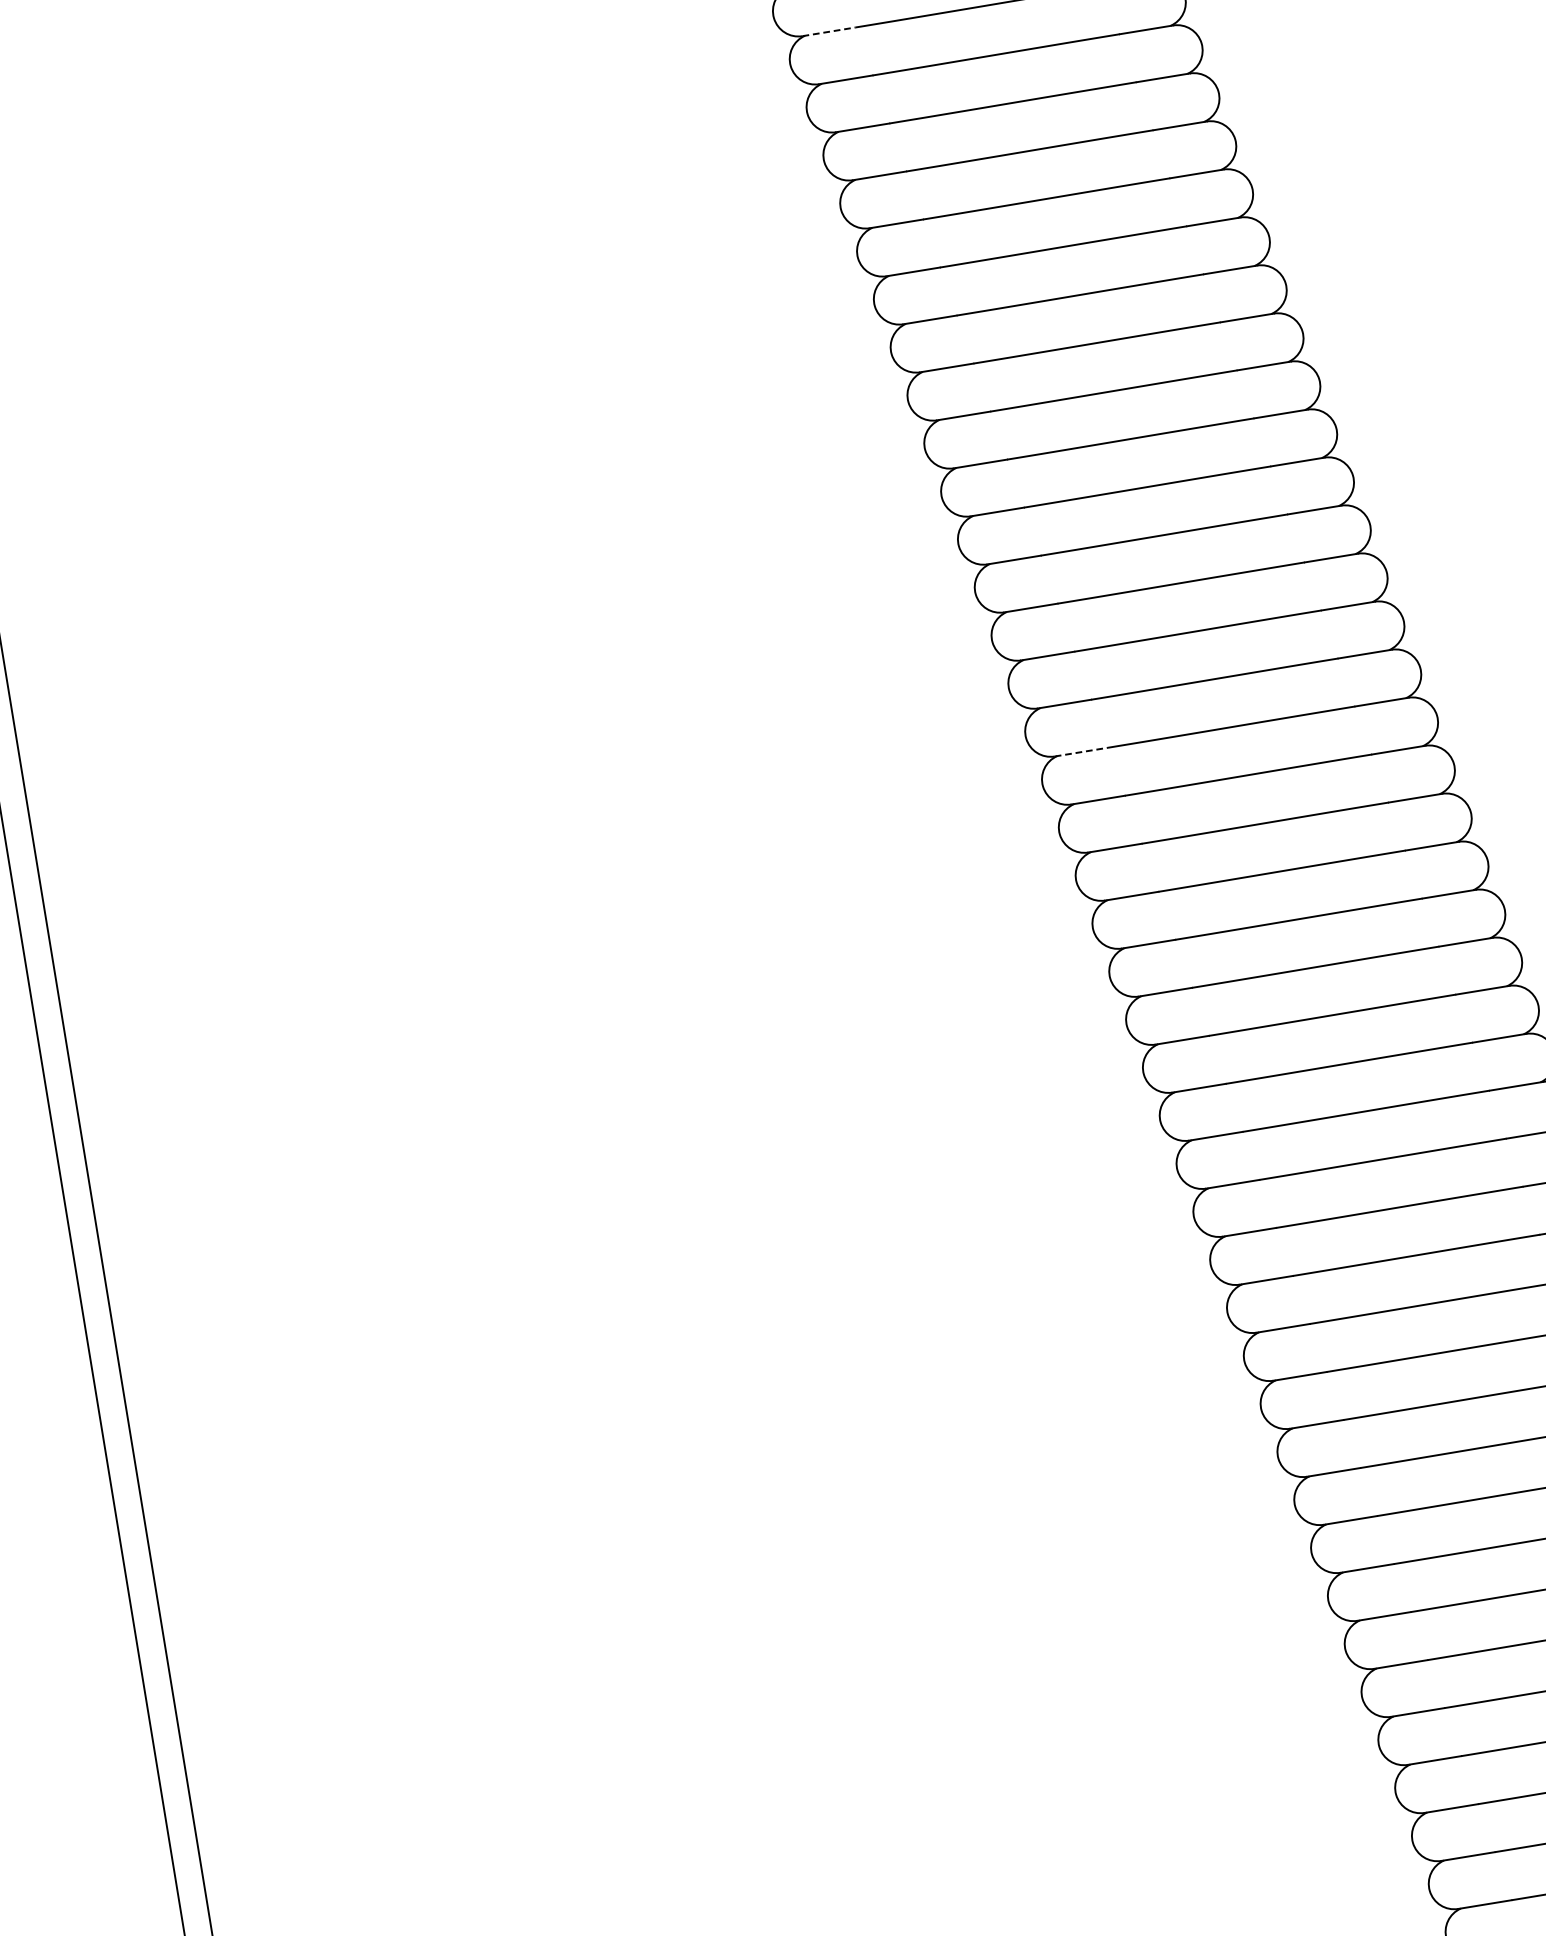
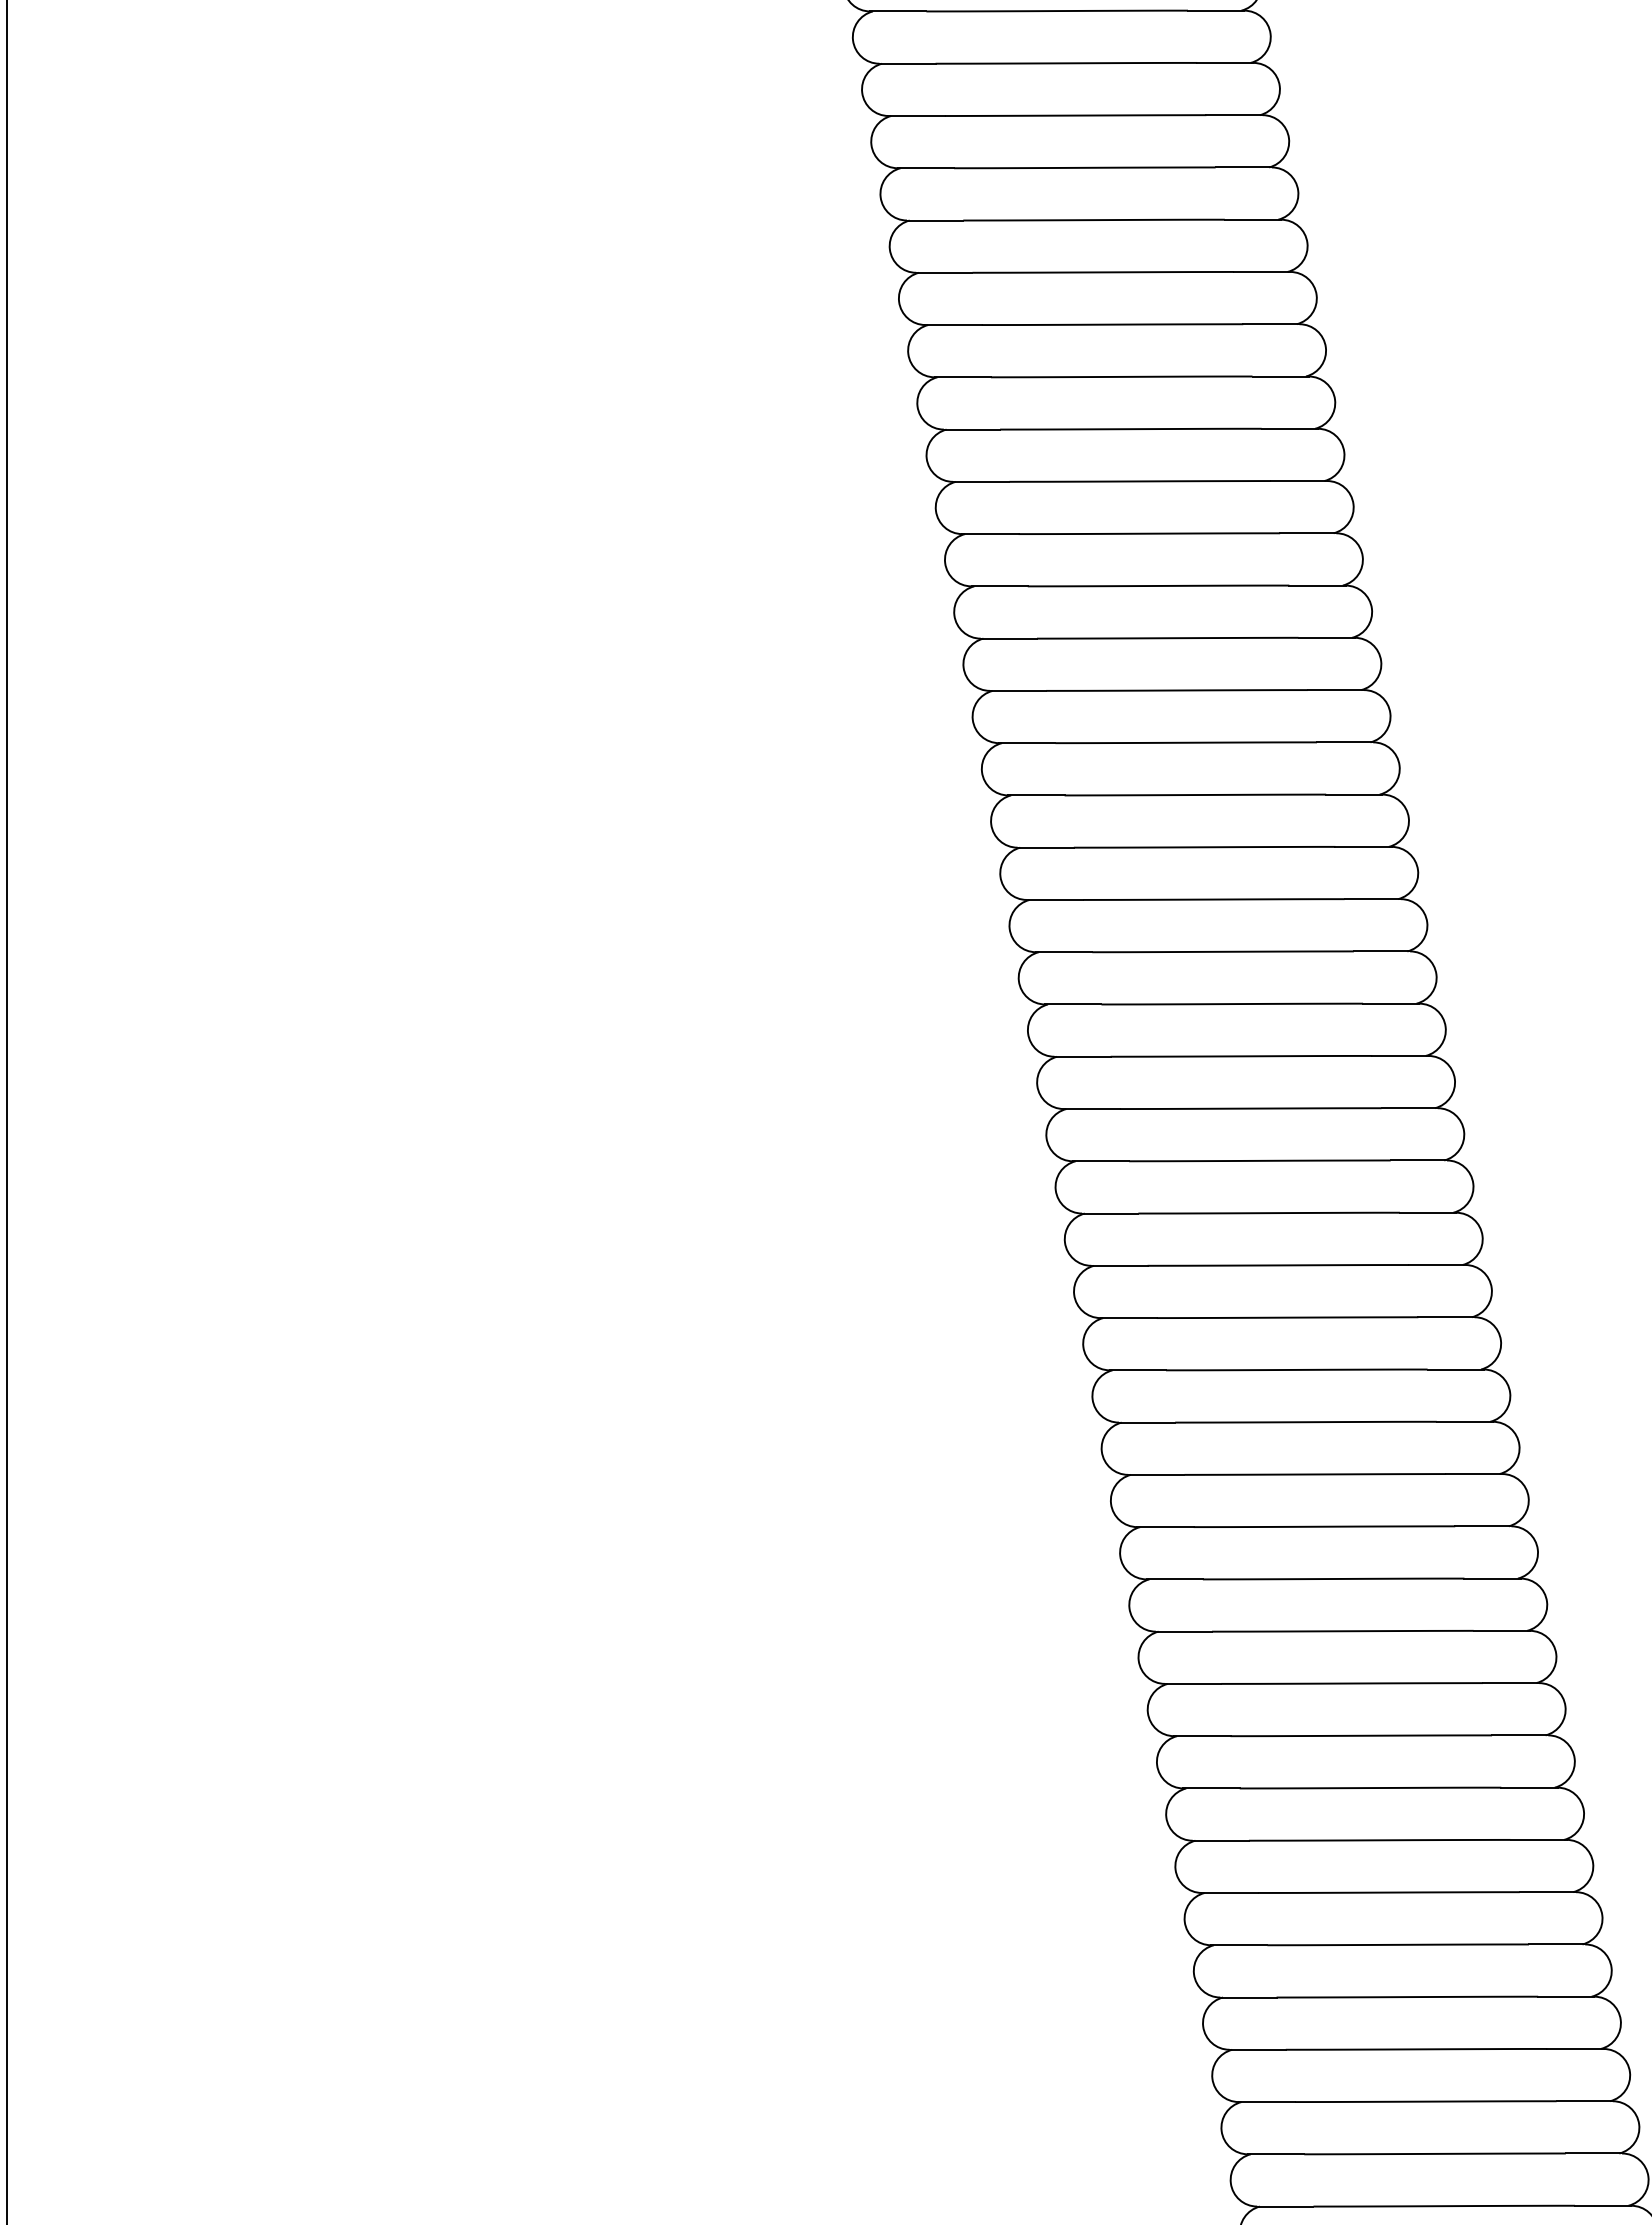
line: (829, 31) -> (963, 377), dashed -> solid
line: (1081, 752) -> (1101, 1161), dashed -> solid

